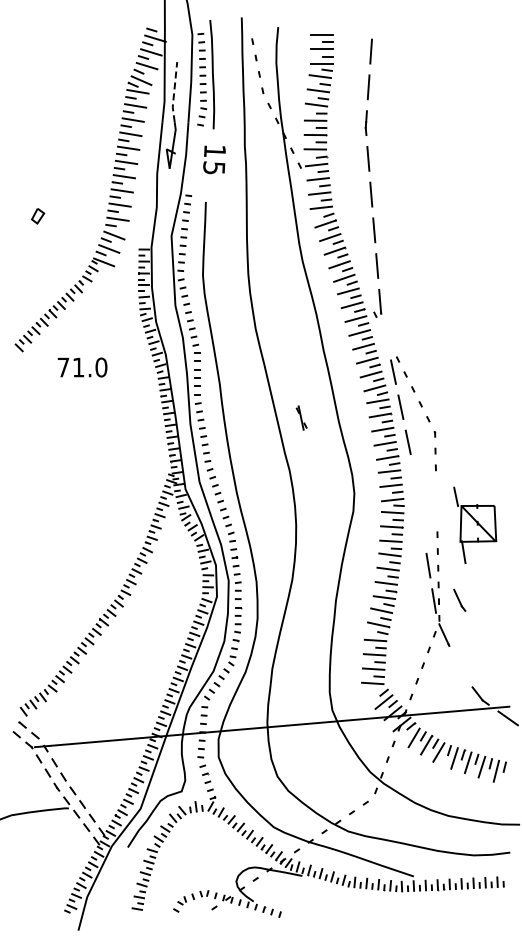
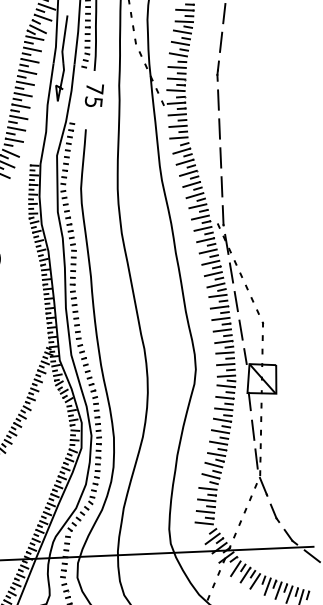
line: (174, 92) -> (64, 39), dashed -> solid
text: (215, 151) -> (95, 88), 15 -> 75
part: (301, 417) -> (227, 243), moved
part: (475, 524) -> (260, 379), moved
part: (459, 599) -> (274, 512), moved

